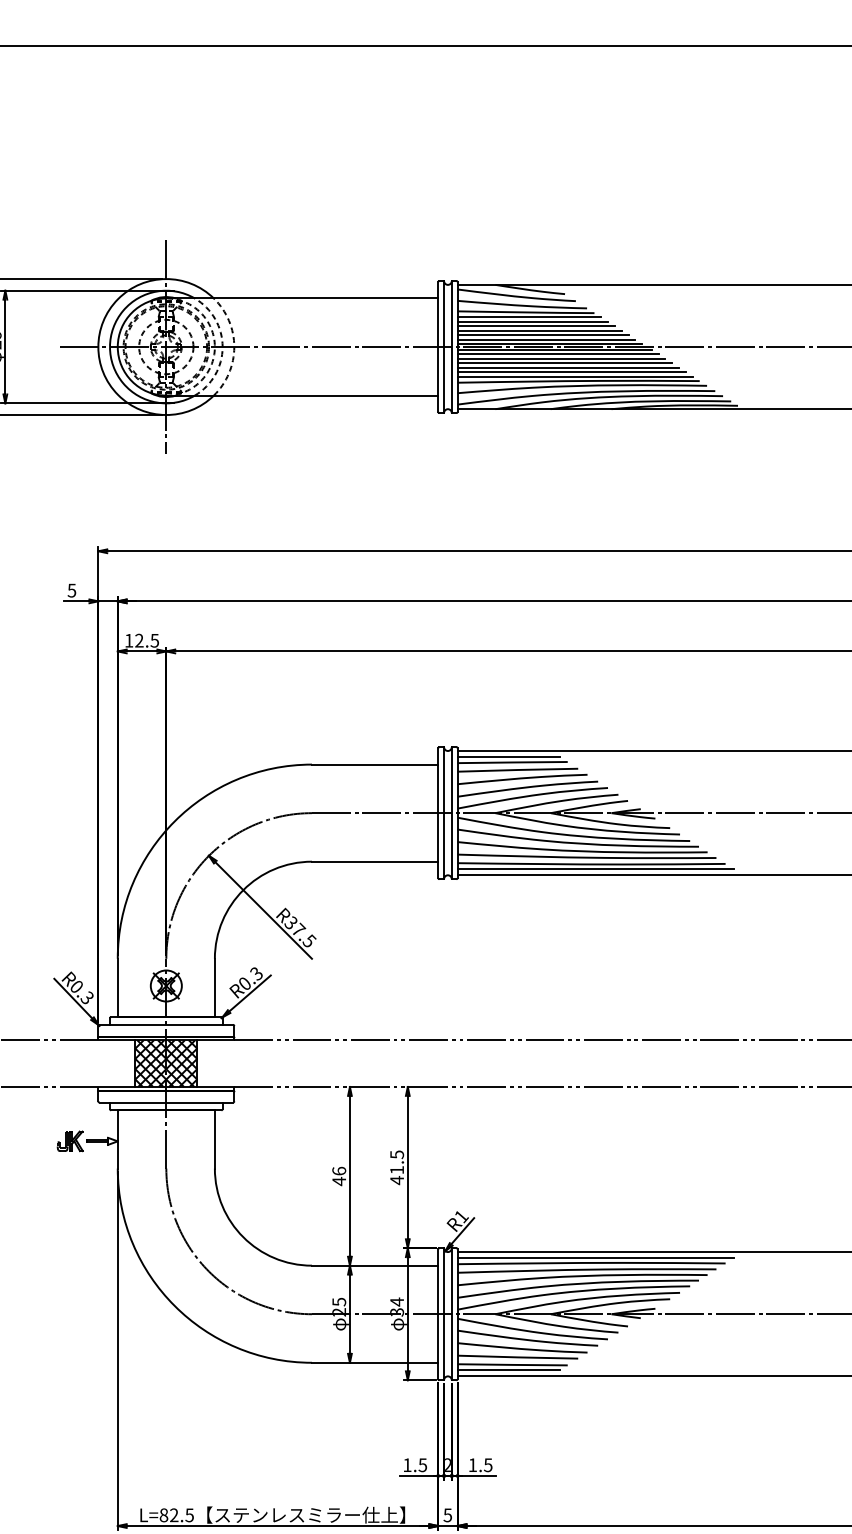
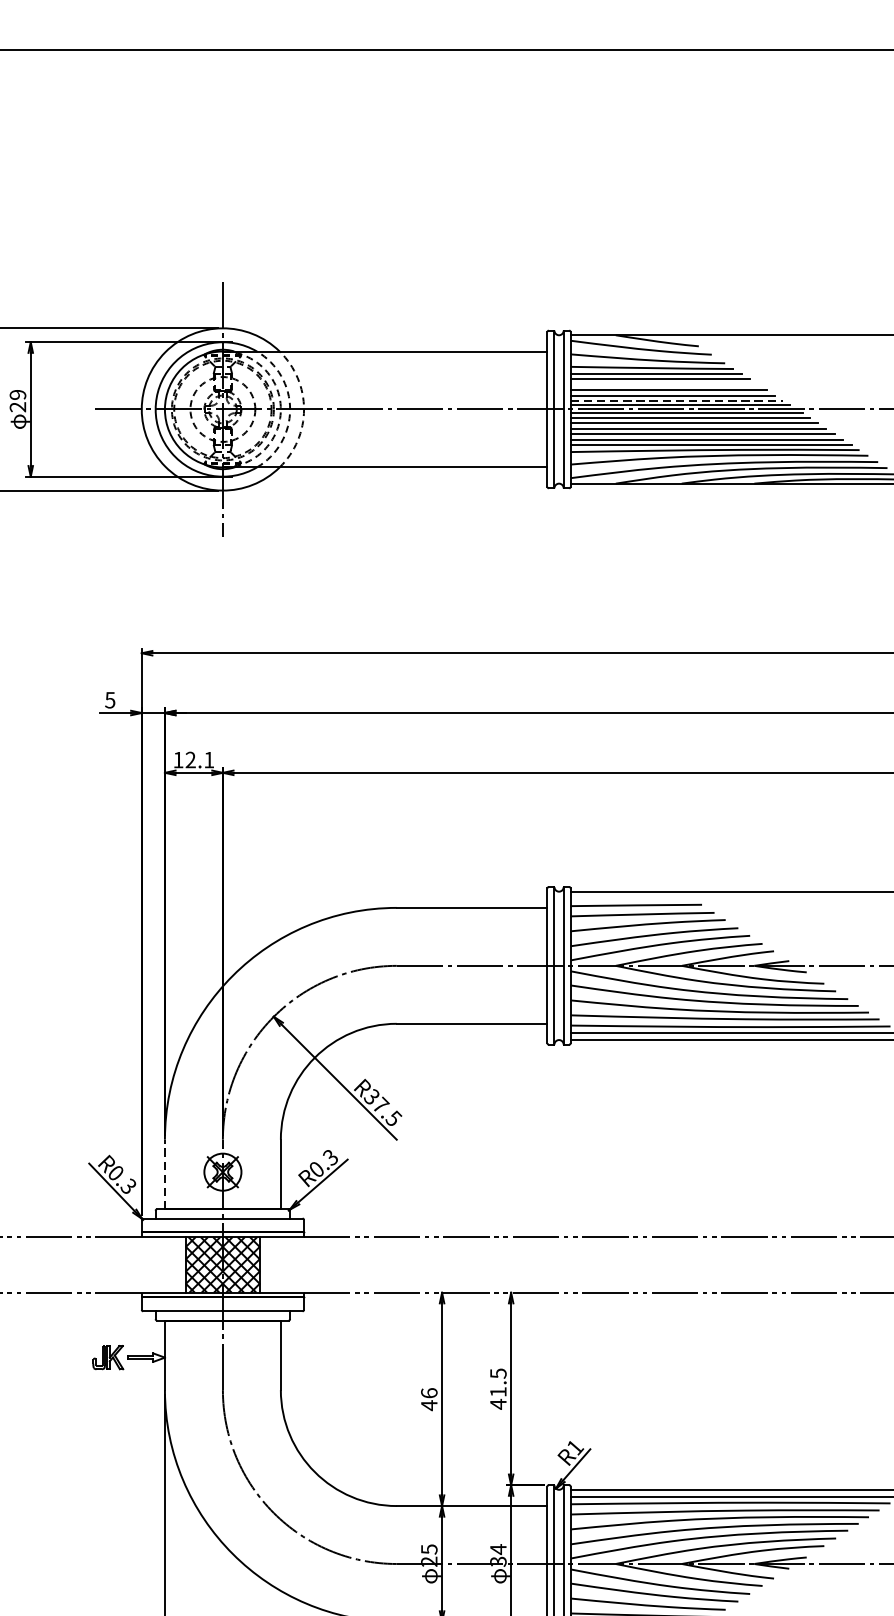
line: (535, 326) -> (663, 384), removed
line: (546, 339) -> (676, 400), solid -> dashed
text: (154, 640) -> (208, 759), 12.5 -> 12.1
line: (508, 757) -> (631, 899), removed
line: (117, 987) -> (164, 1173), solid -> dashed

